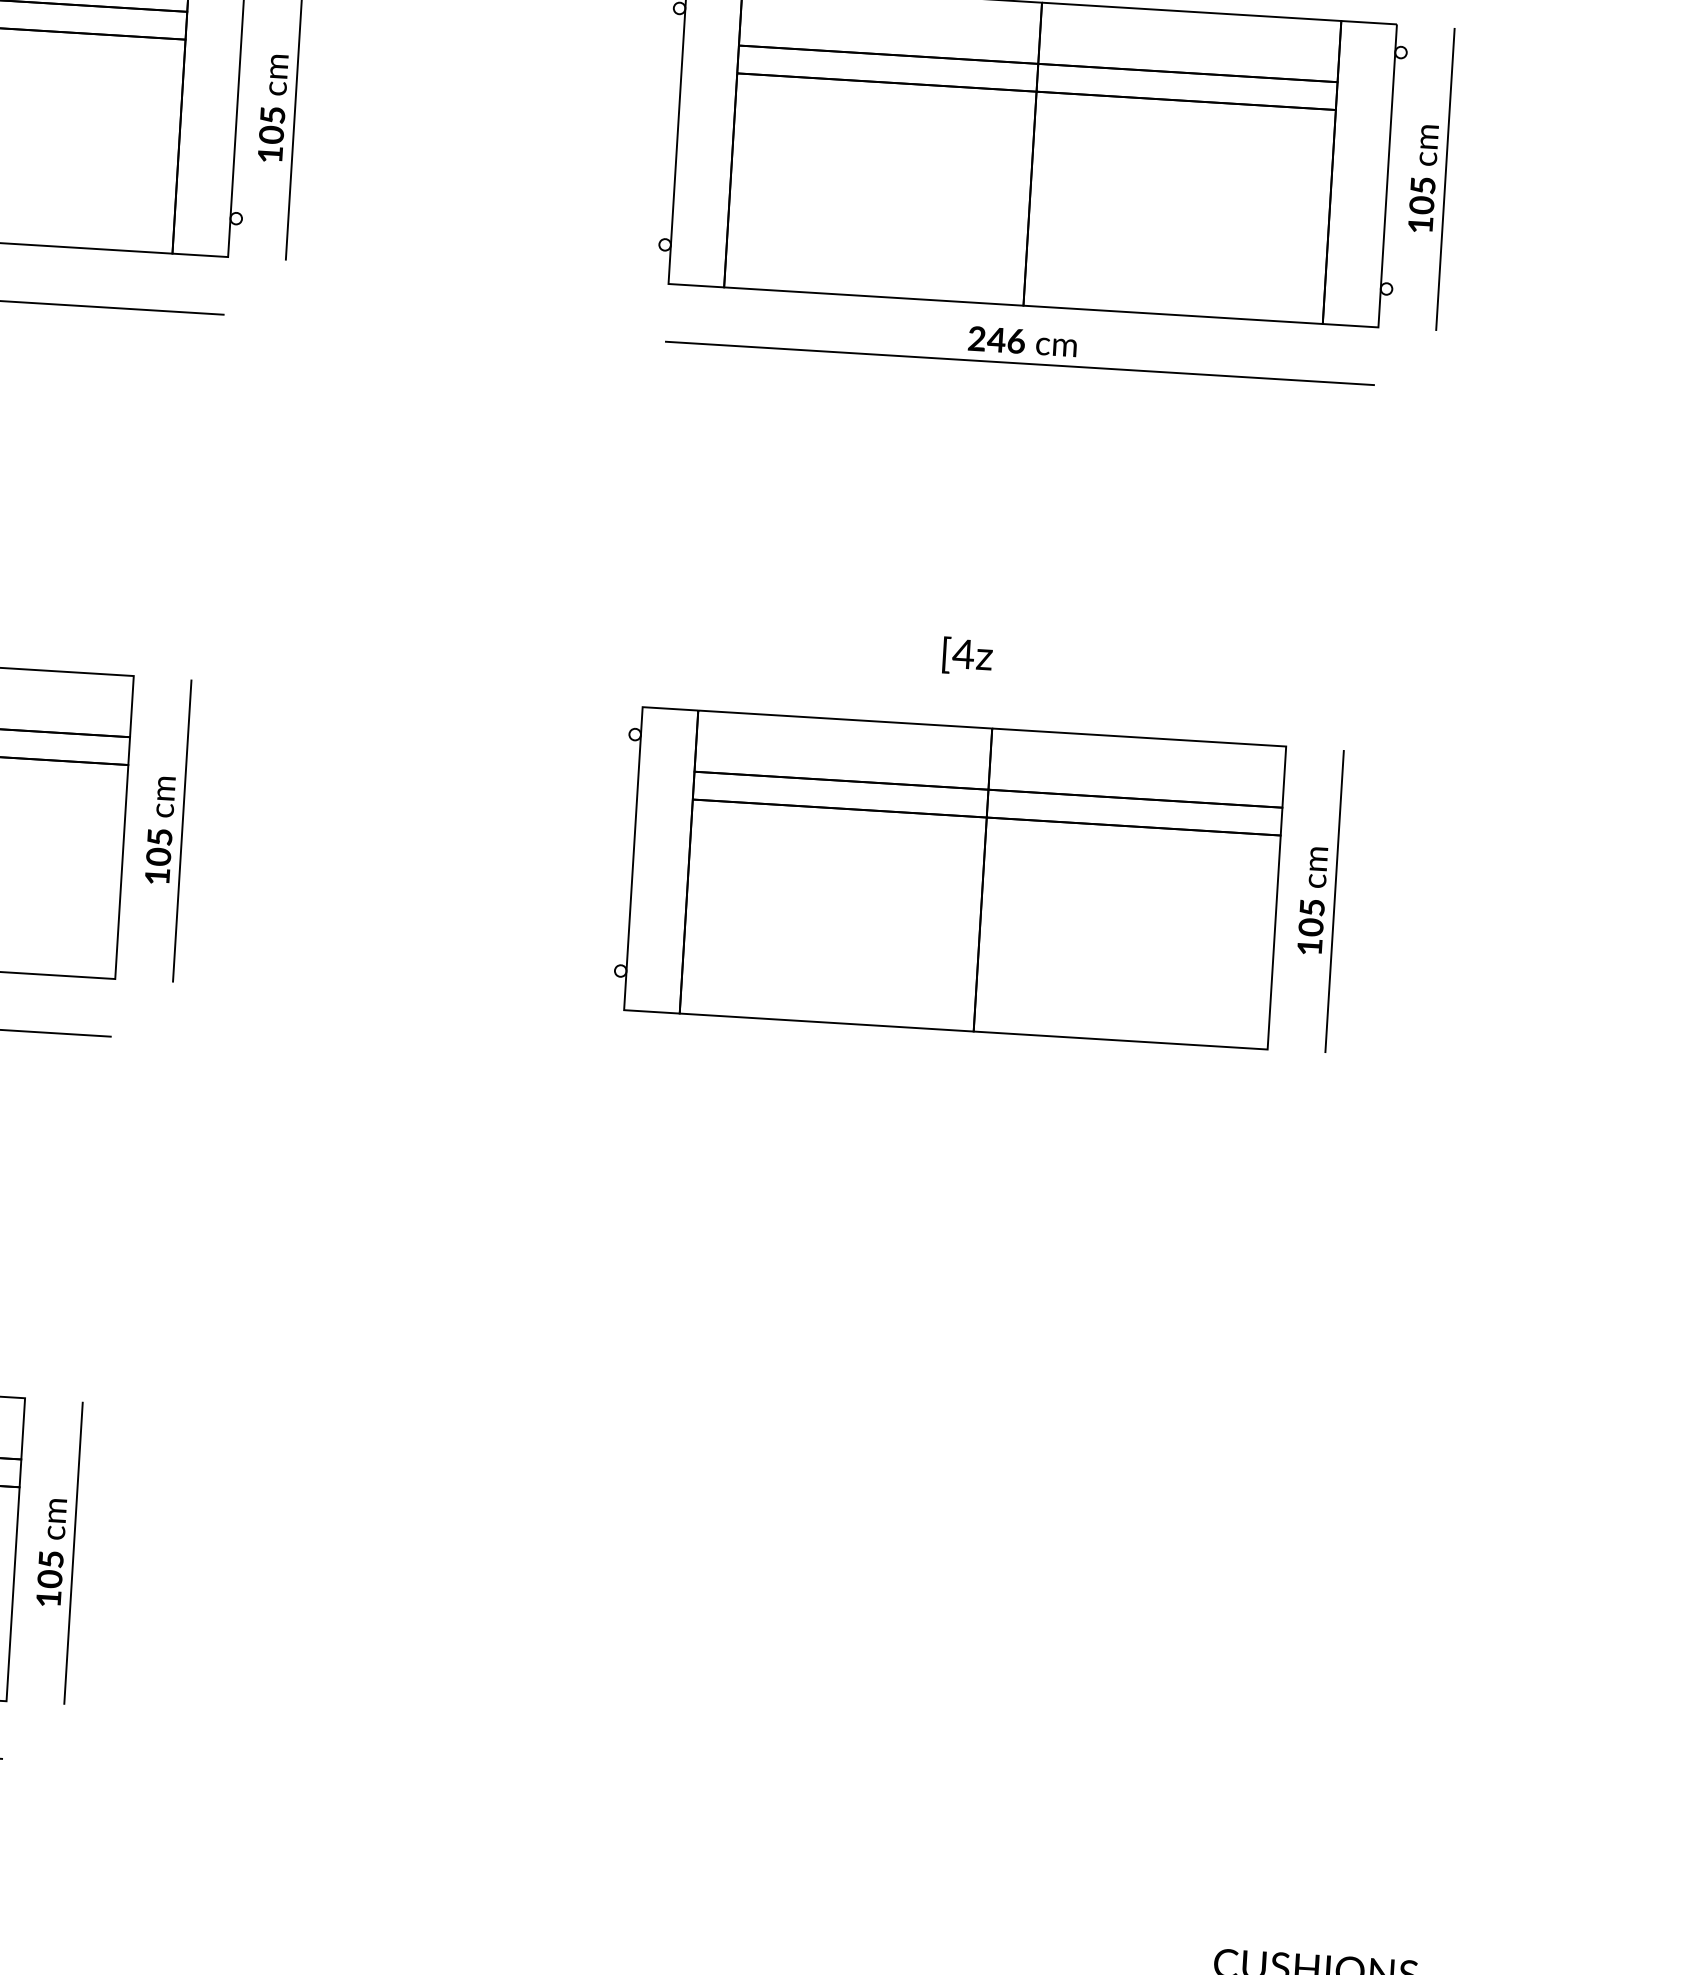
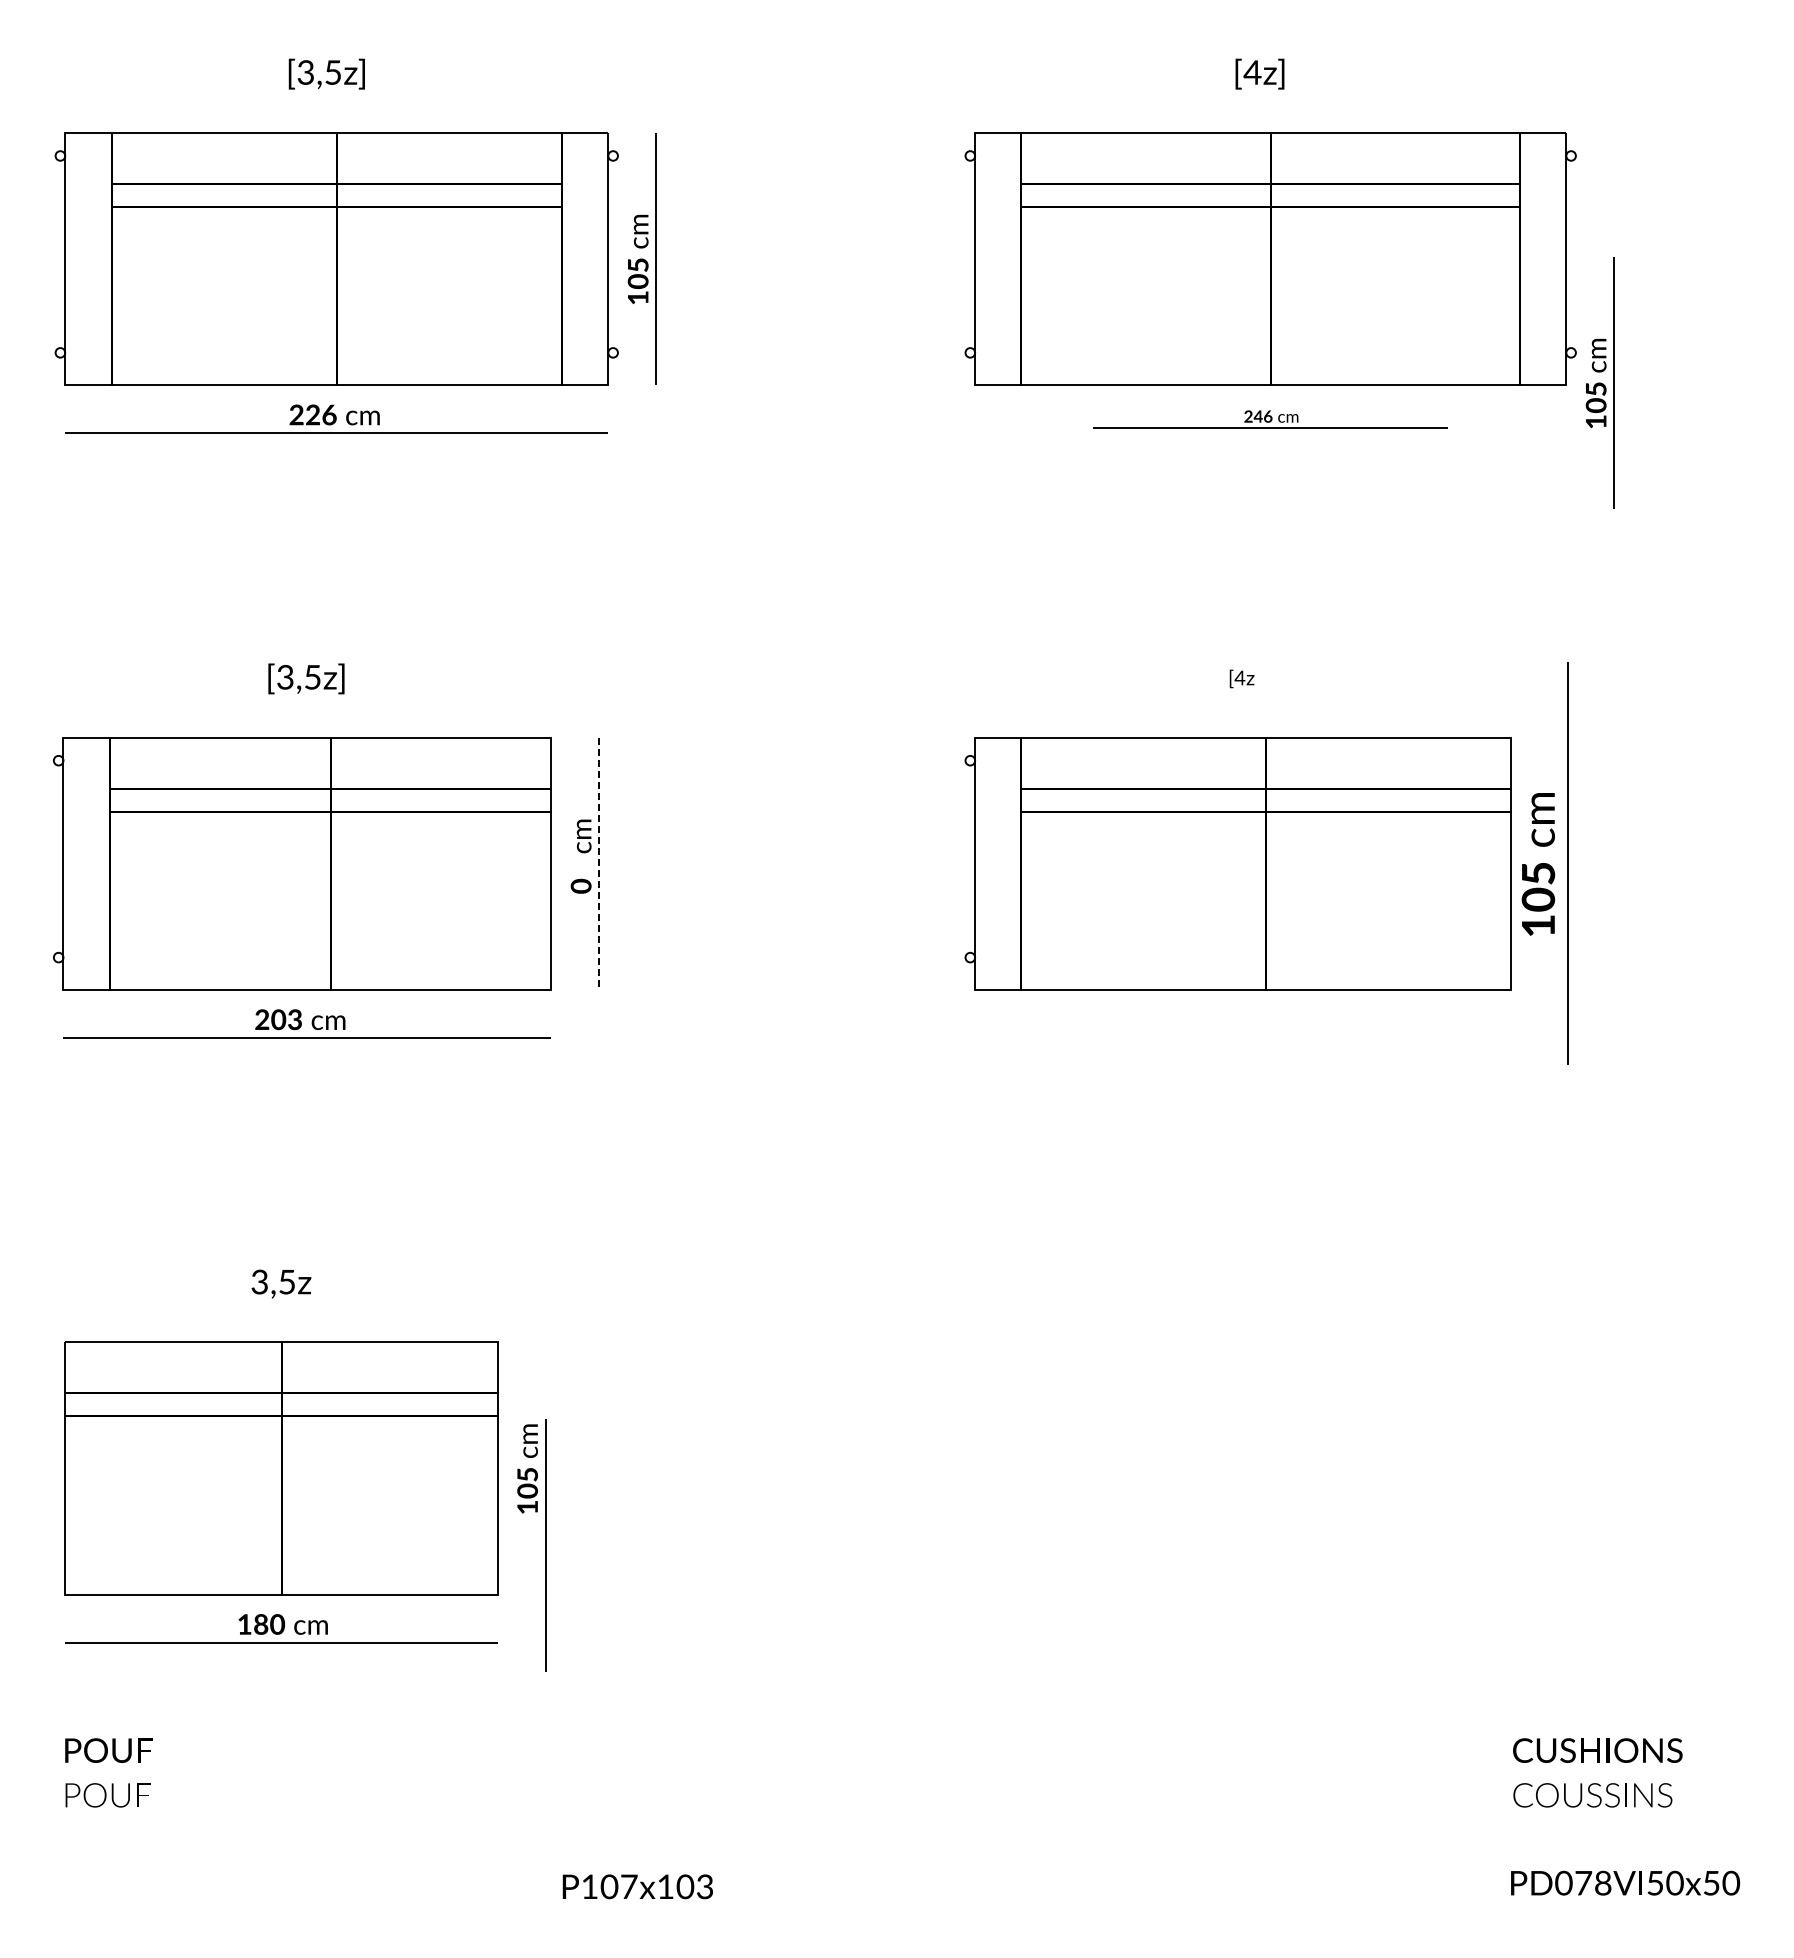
part: (1427, 177) -> (1599, 382), moved
part: (1020, 345) -> (1270, 418), size x0.6
part: (966, 655) -> (1241, 678), size x0.6
line: (182, 832) -> (599, 864), solid -> dashed
fill: (159, 836) -> (580, 869), removed
fill: (156, 876) -> (580, 902), removed
part: (1317, 900) -> (1544, 863), size x1.6
line: (73, 1553) -> (545, 1545), moved

